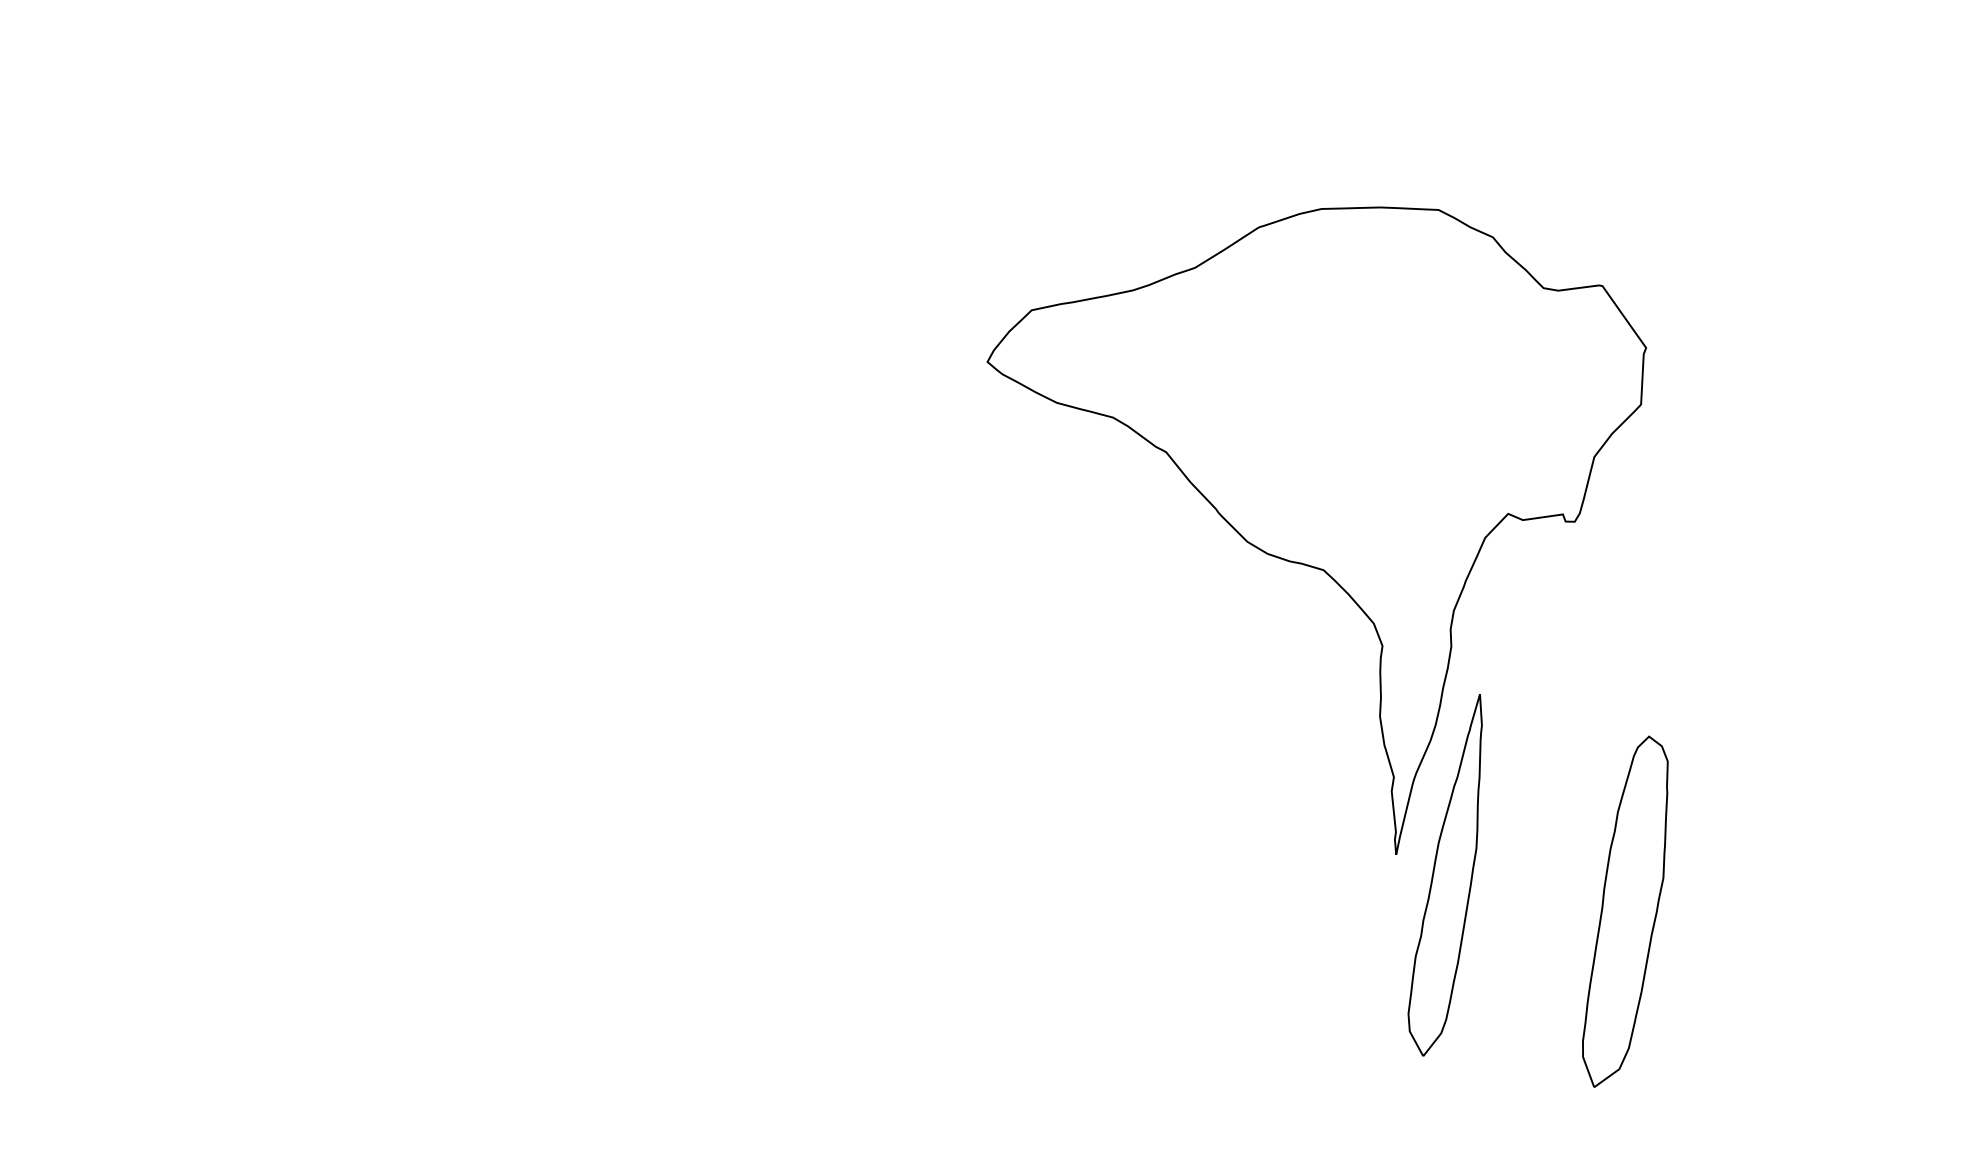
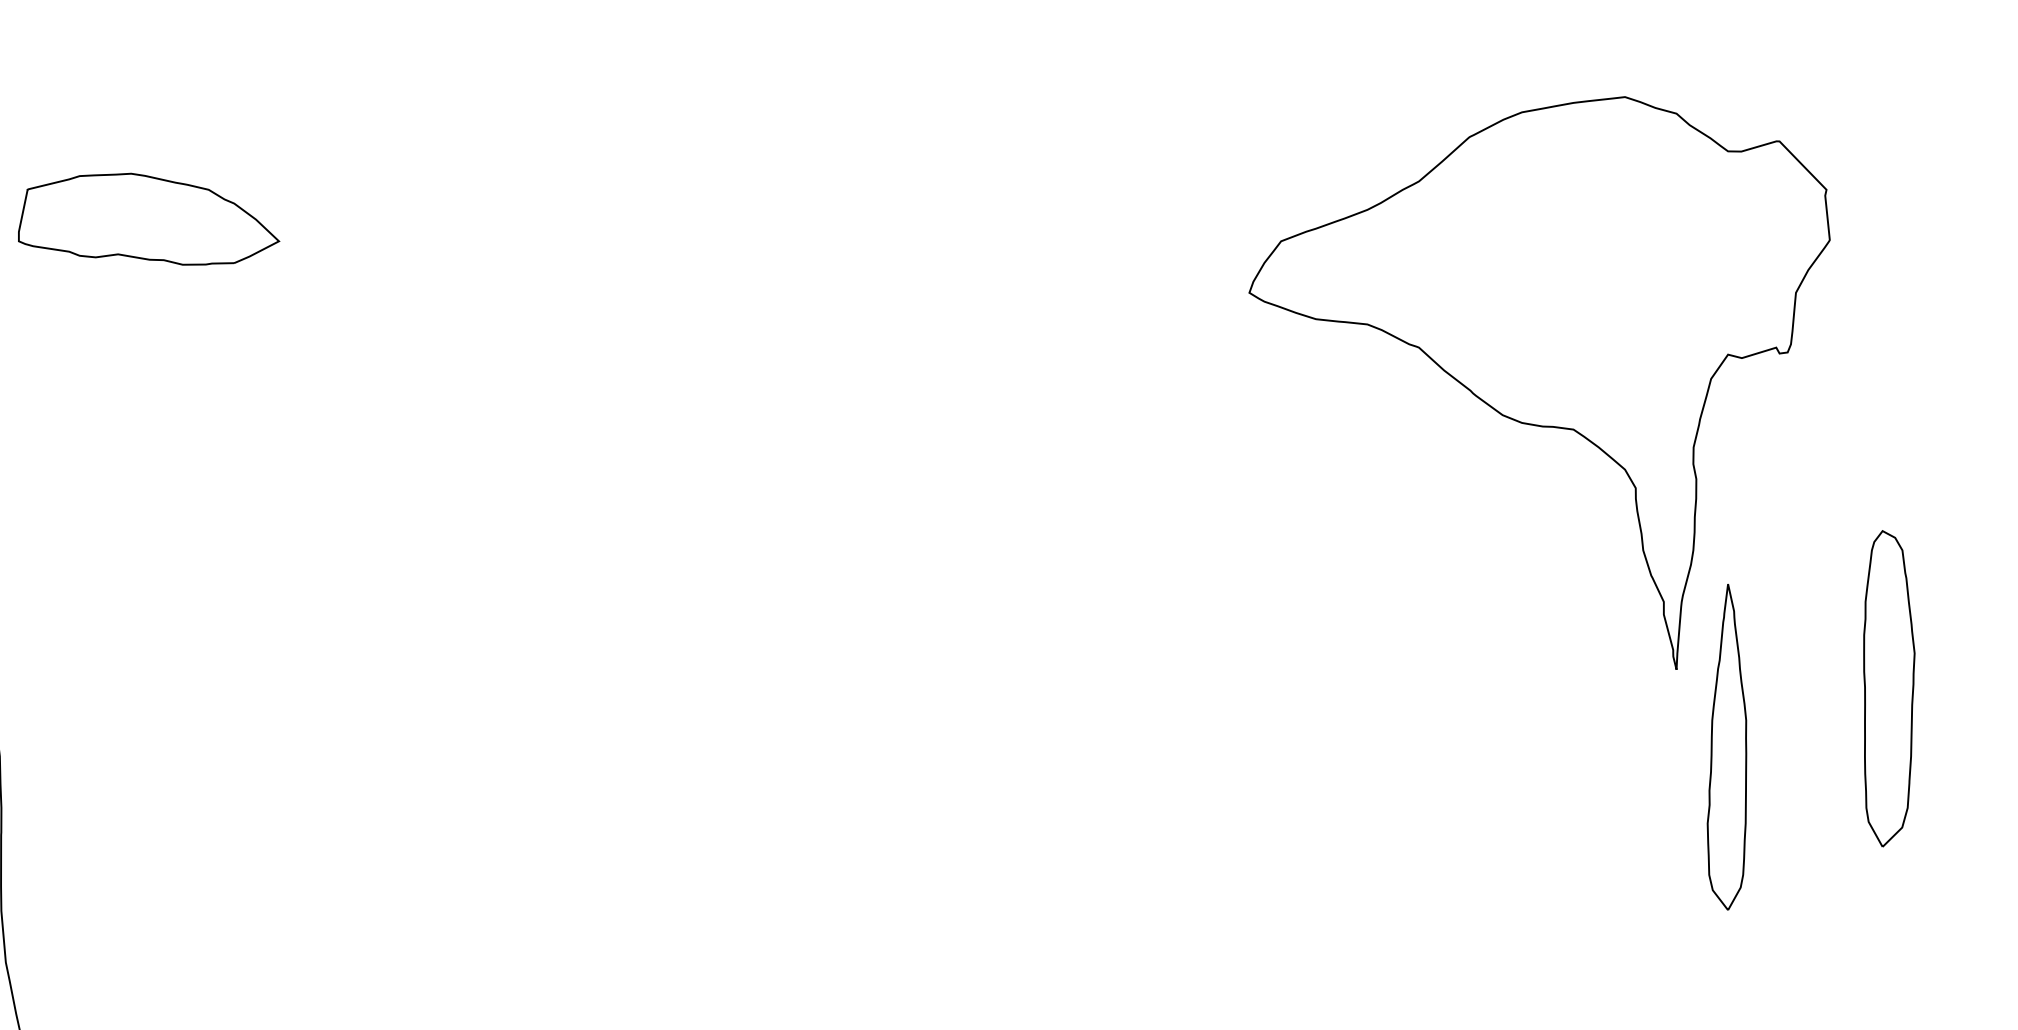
part: (1449, 874) -> (1726, 746), moved

